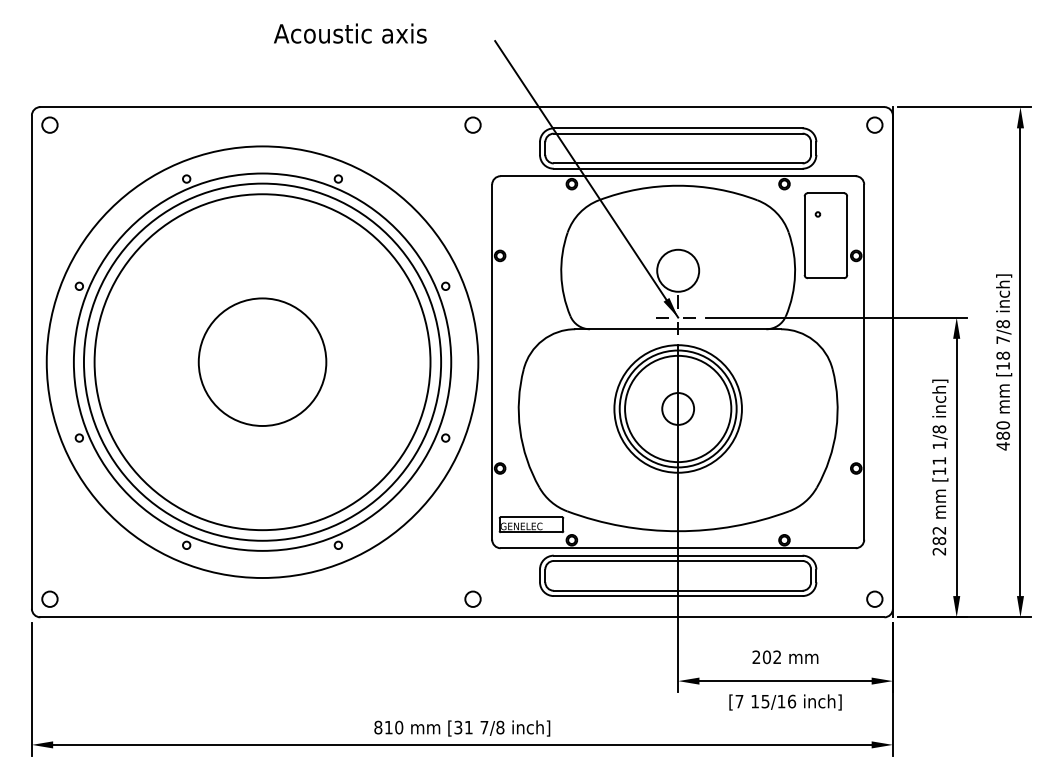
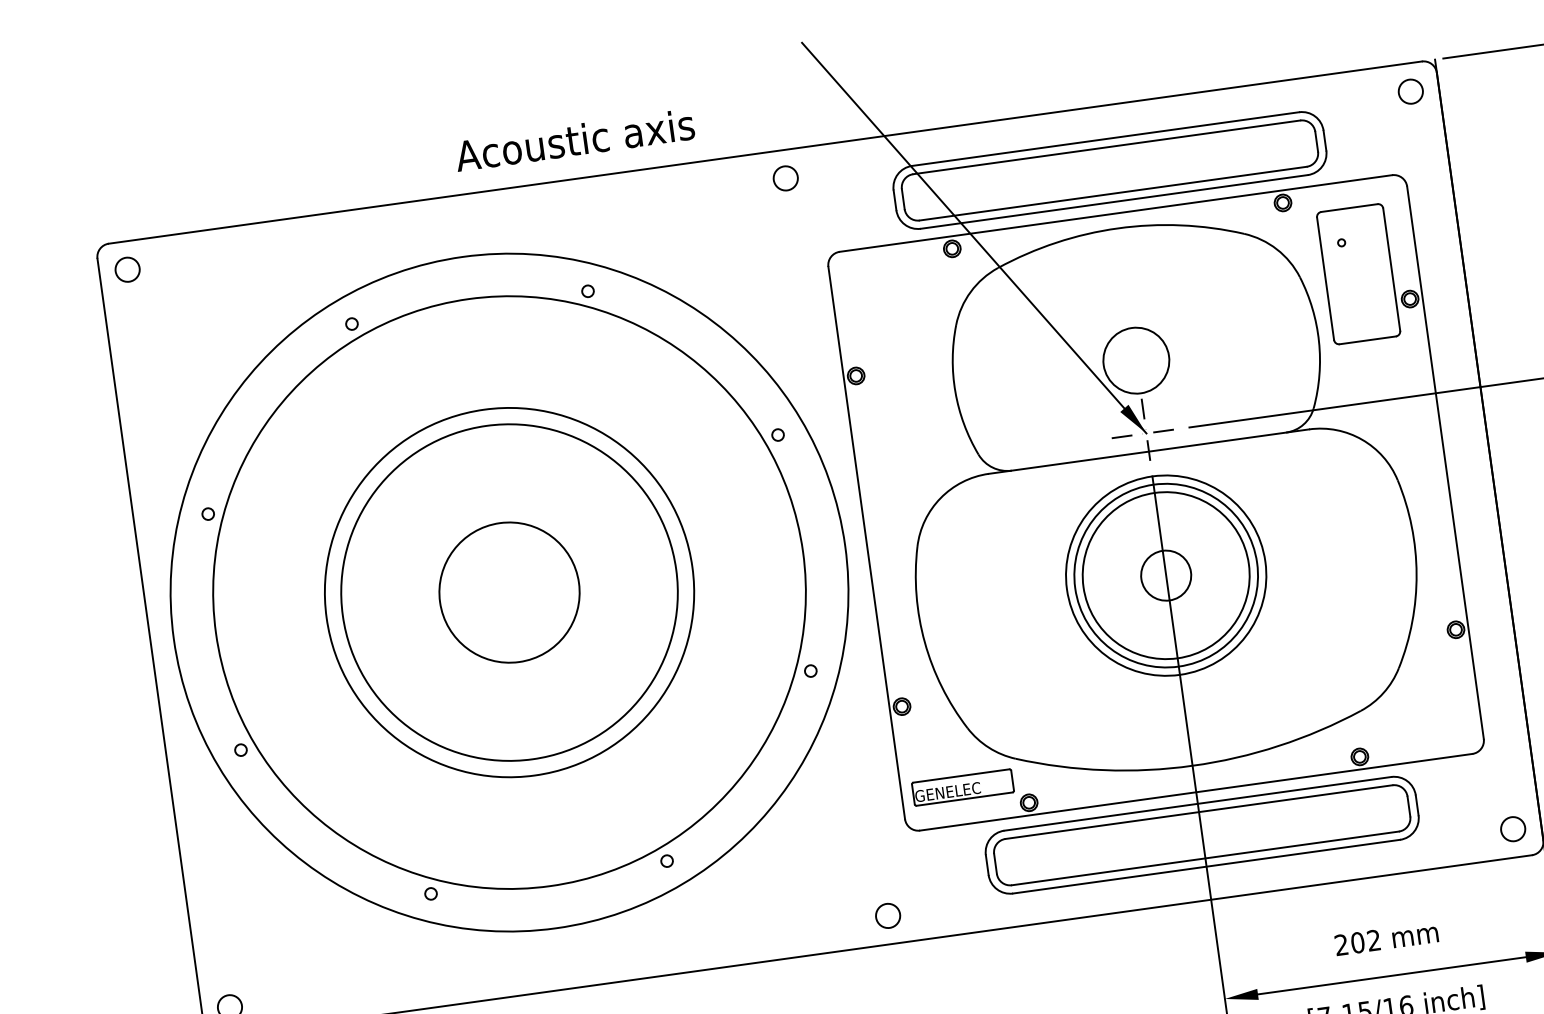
text: (350, 33) -> (575, 140), moved
circle: (262, 361) -> (509, 591), size x0.6
circle: (262, 361) -> (509, 591), size x0.7
circle: (262, 362) -> (509, 593), size x0.7

